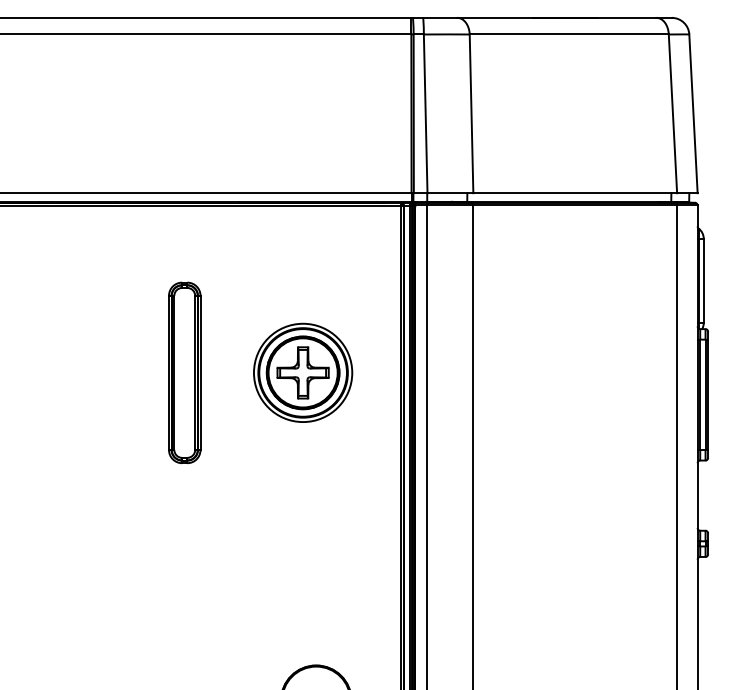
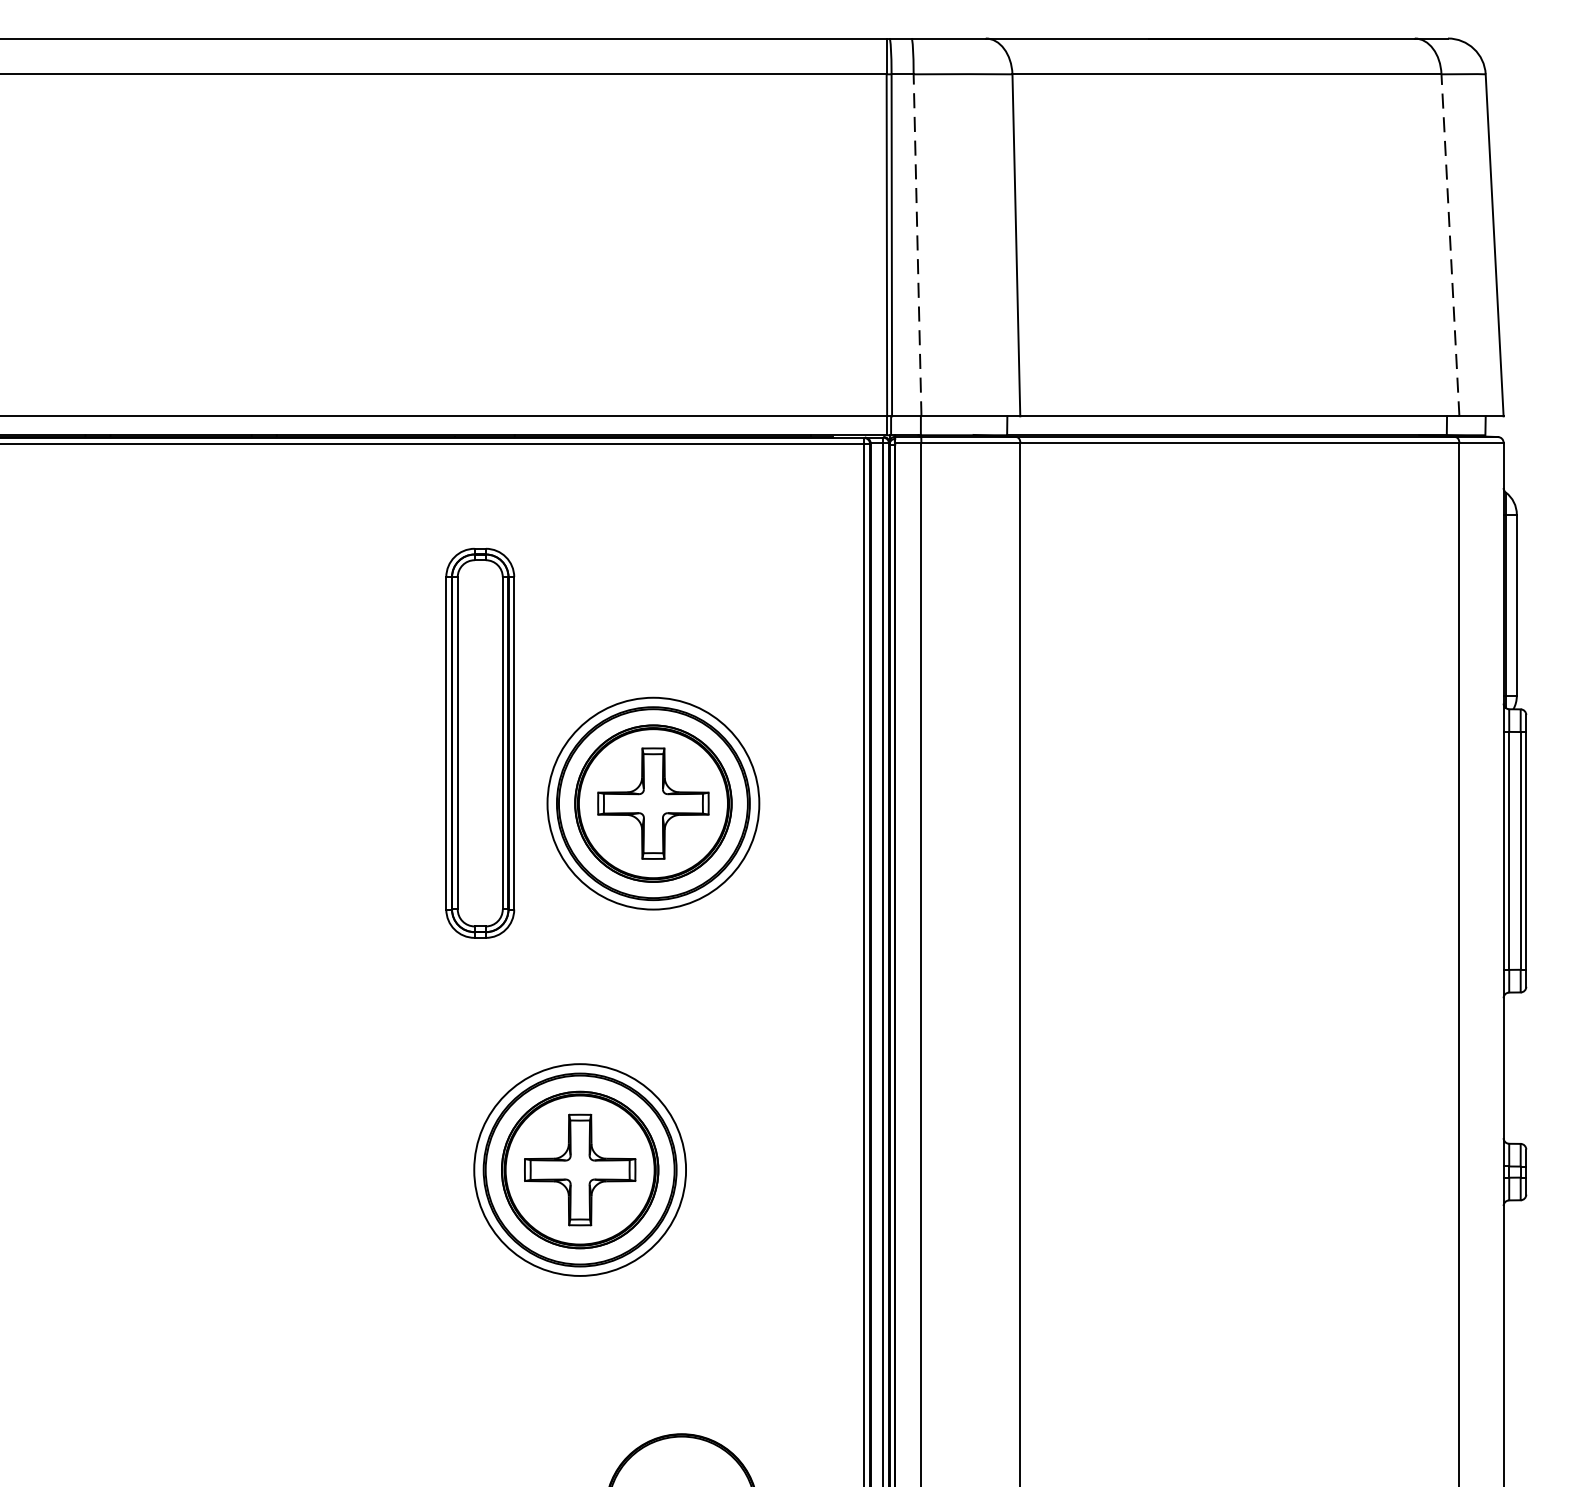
line: (425, 113) -> (917, 244), solid -> dashed
line: (672, 113) -> (1449, 244), solid -> dashed
part: (184, 372) -> (479, 742), moved
part: (269, 542) -> (580, 1169), added

